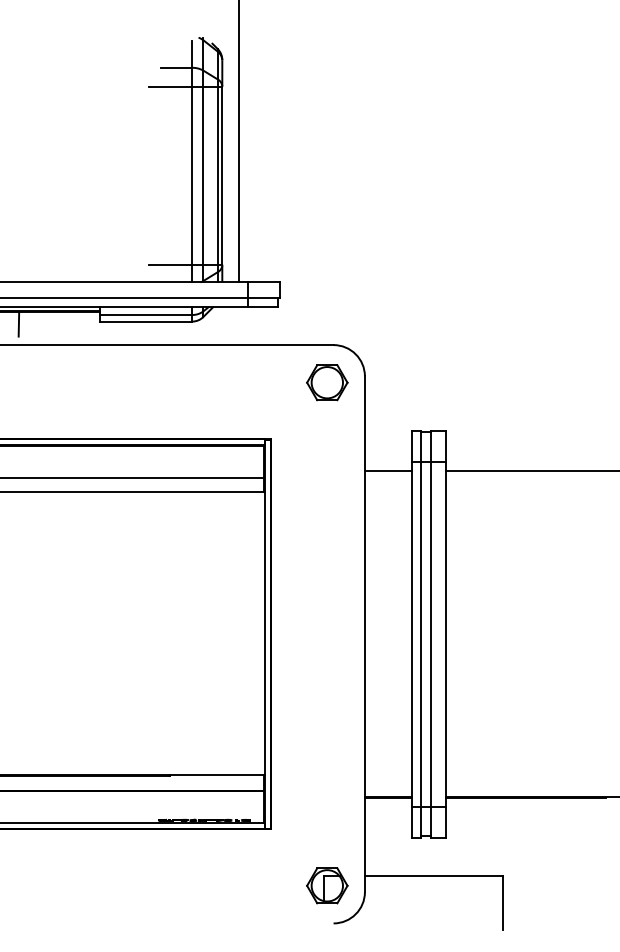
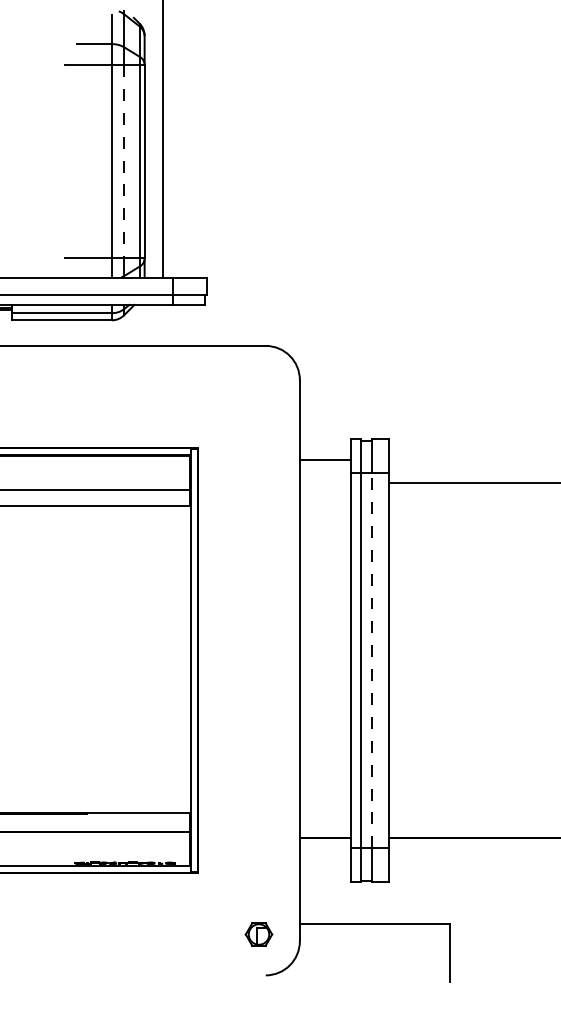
line: (203, 175) -> (124, 161), solid -> dashed
part: (327, 382) -> (259, 386), removed
line: (387, 471) -> (324, 460), moved
line: (430, 633) -> (371, 659), solid -> dashed
part: (327, 885) -> (259, 934), size x0.6

